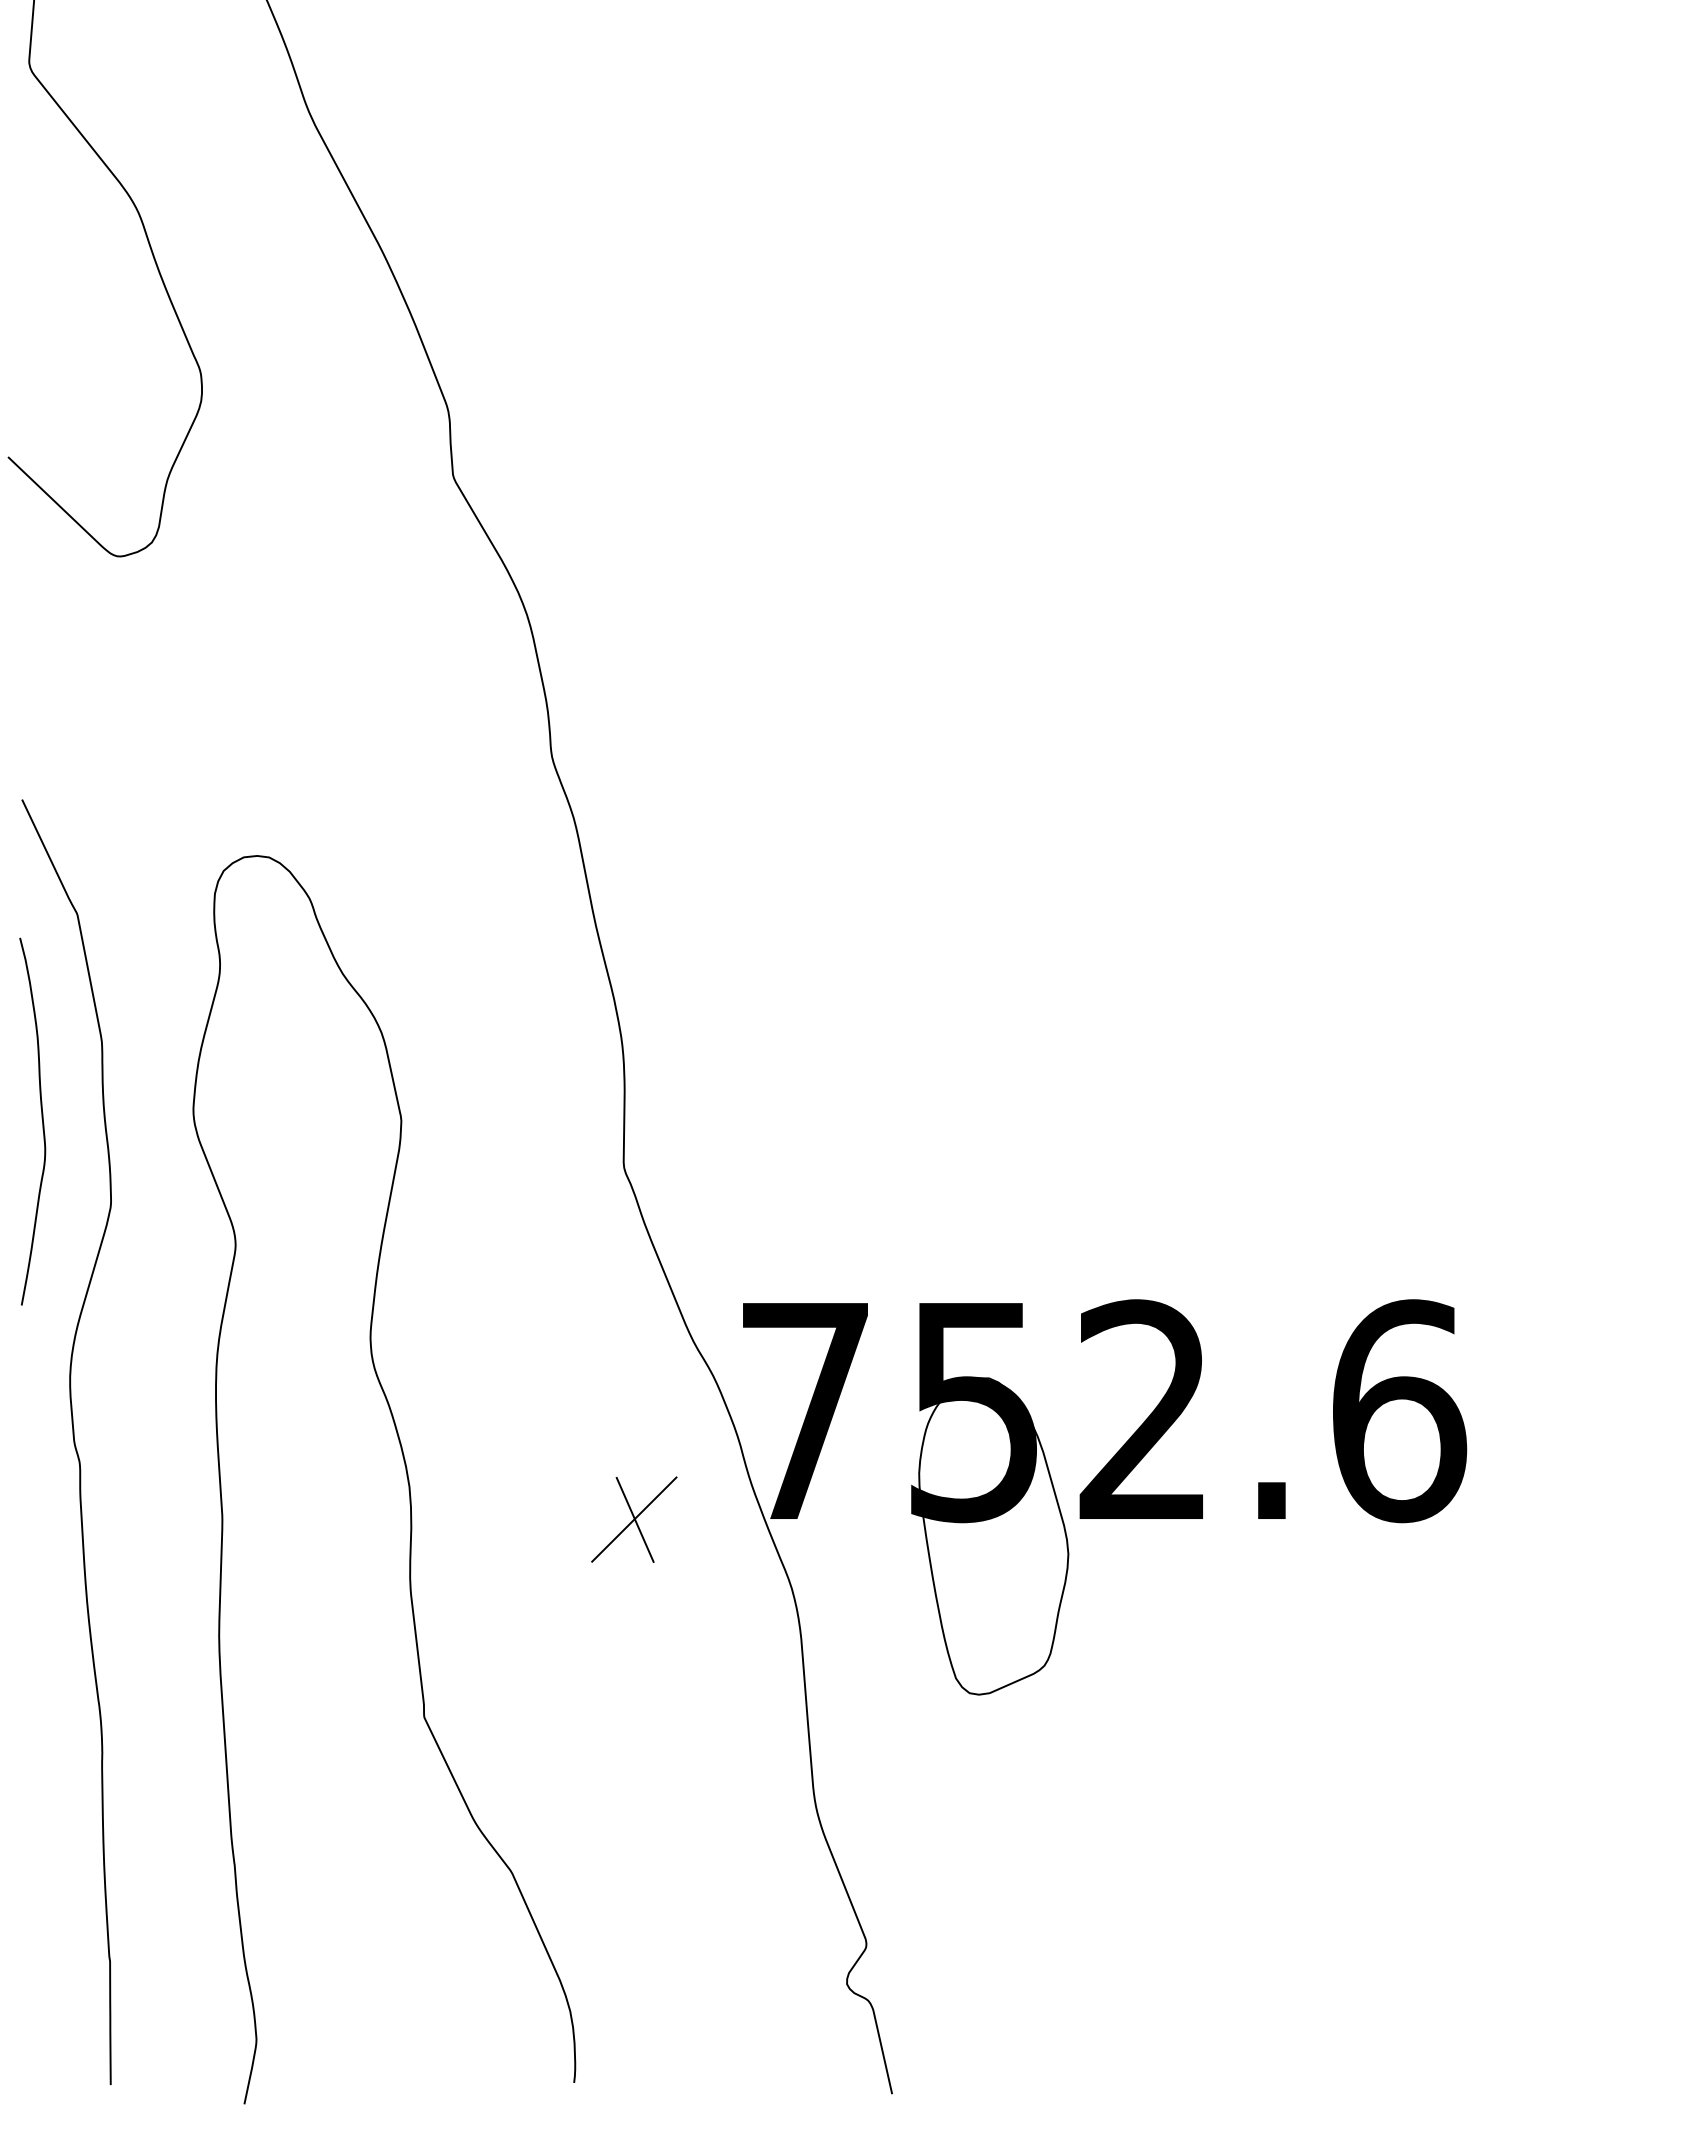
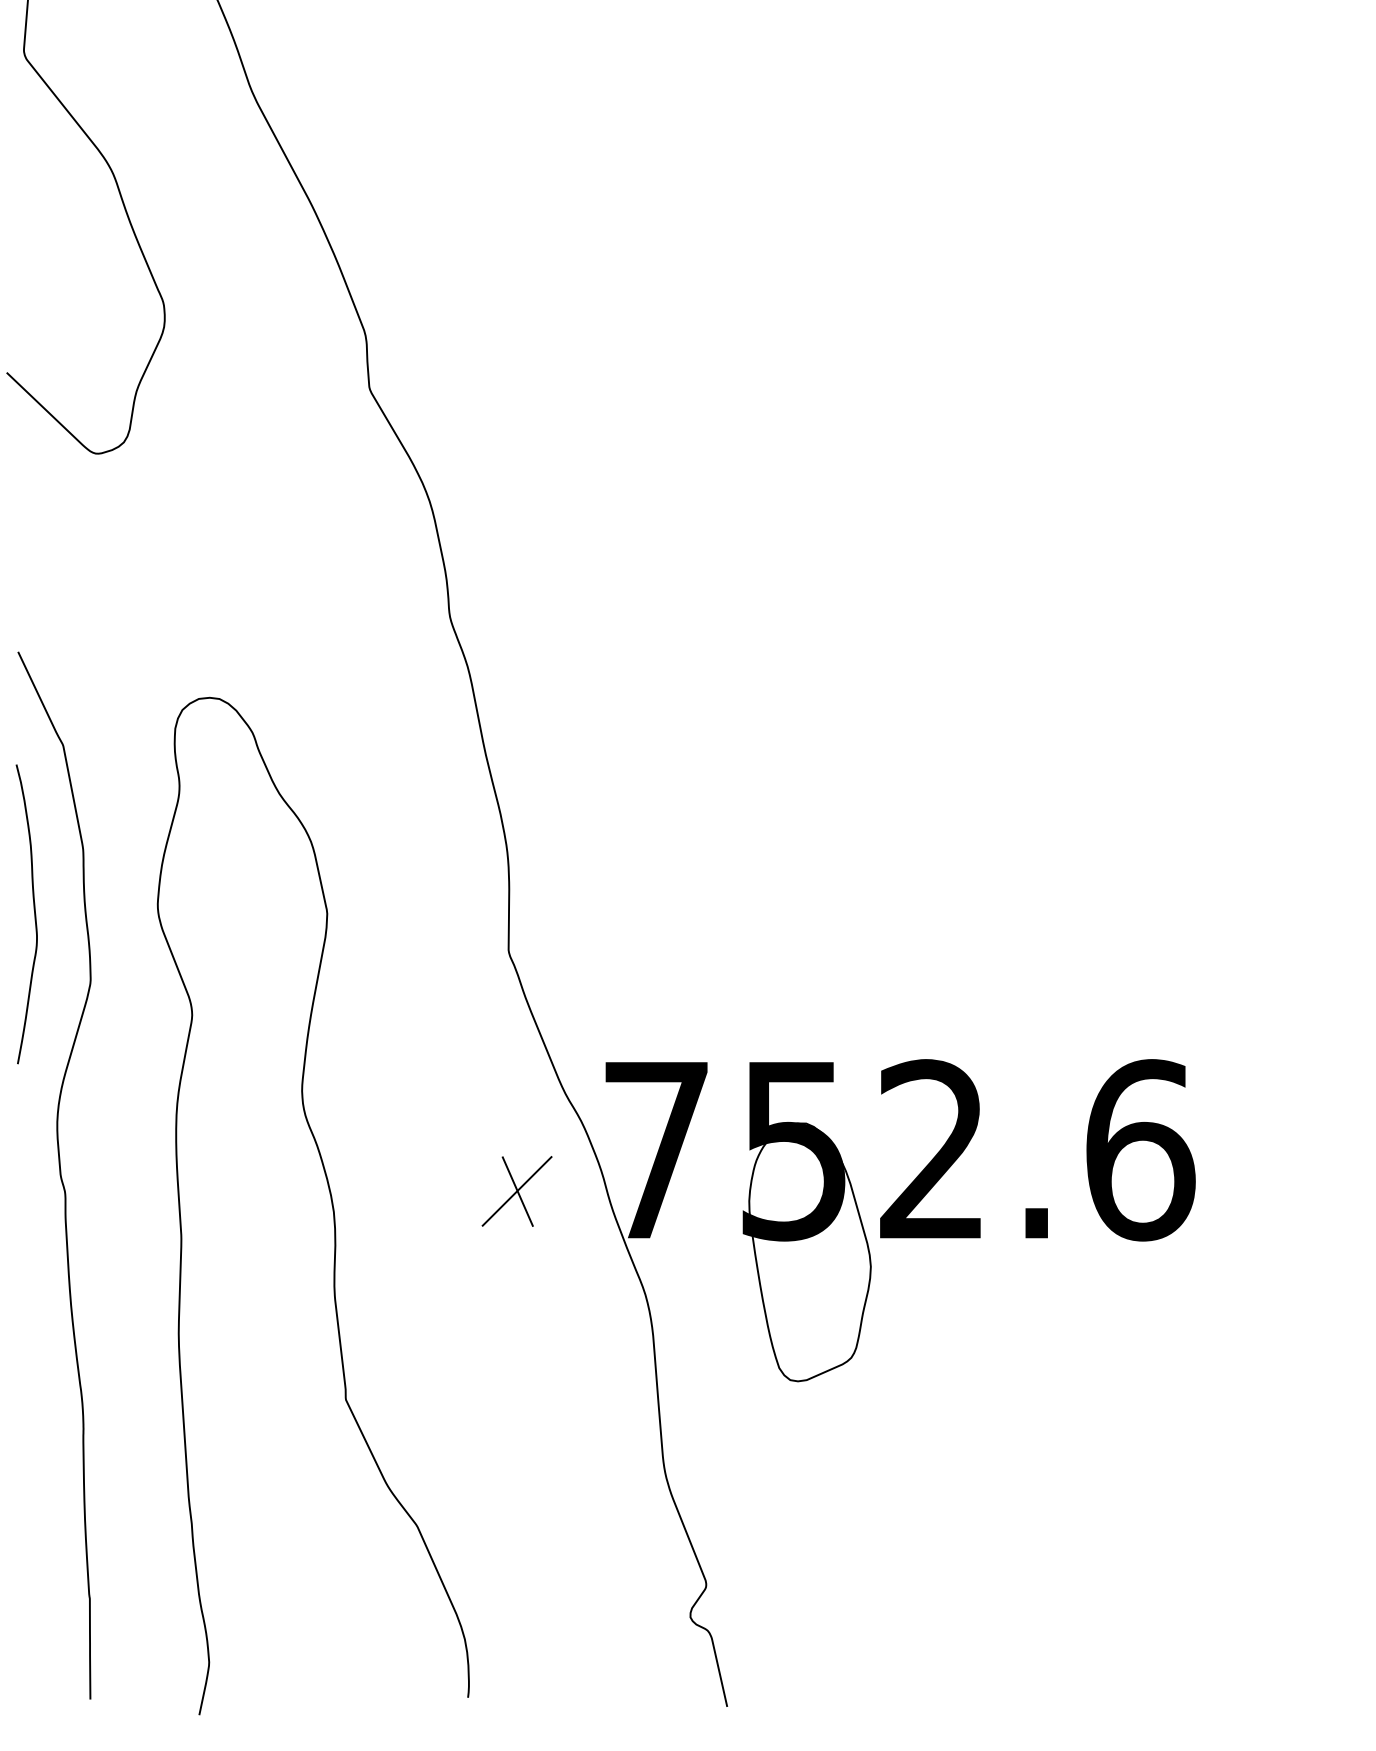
part: (634, 1519) -> (517, 1191), moved

